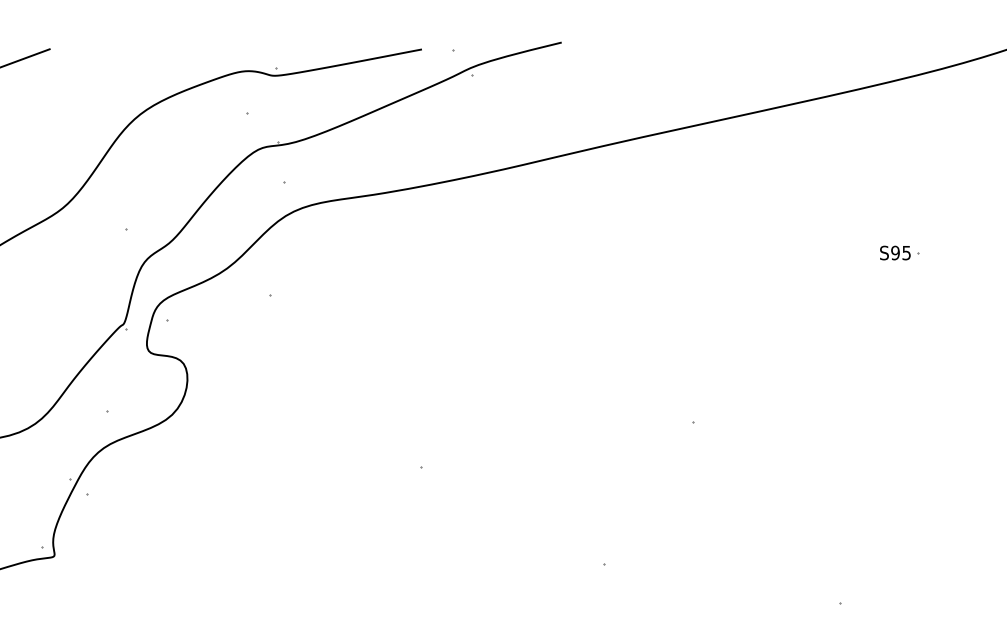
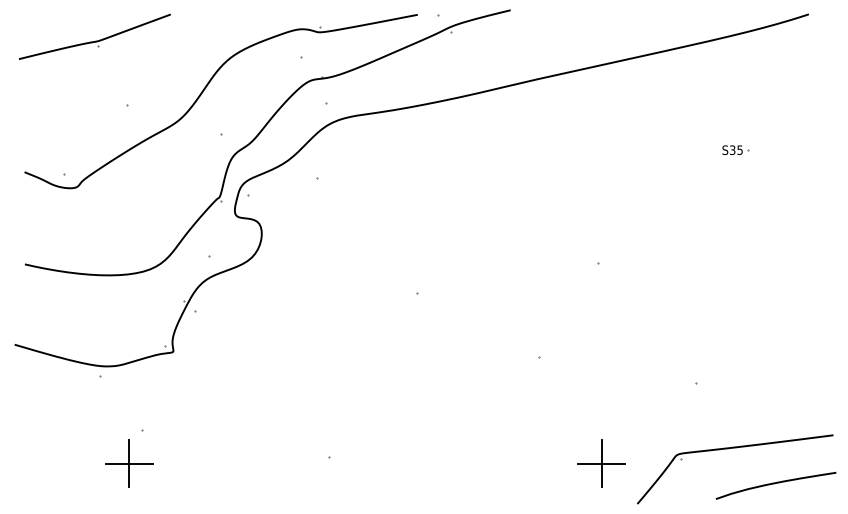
text: (895, 251) -> (732, 149), S95 -> S35

